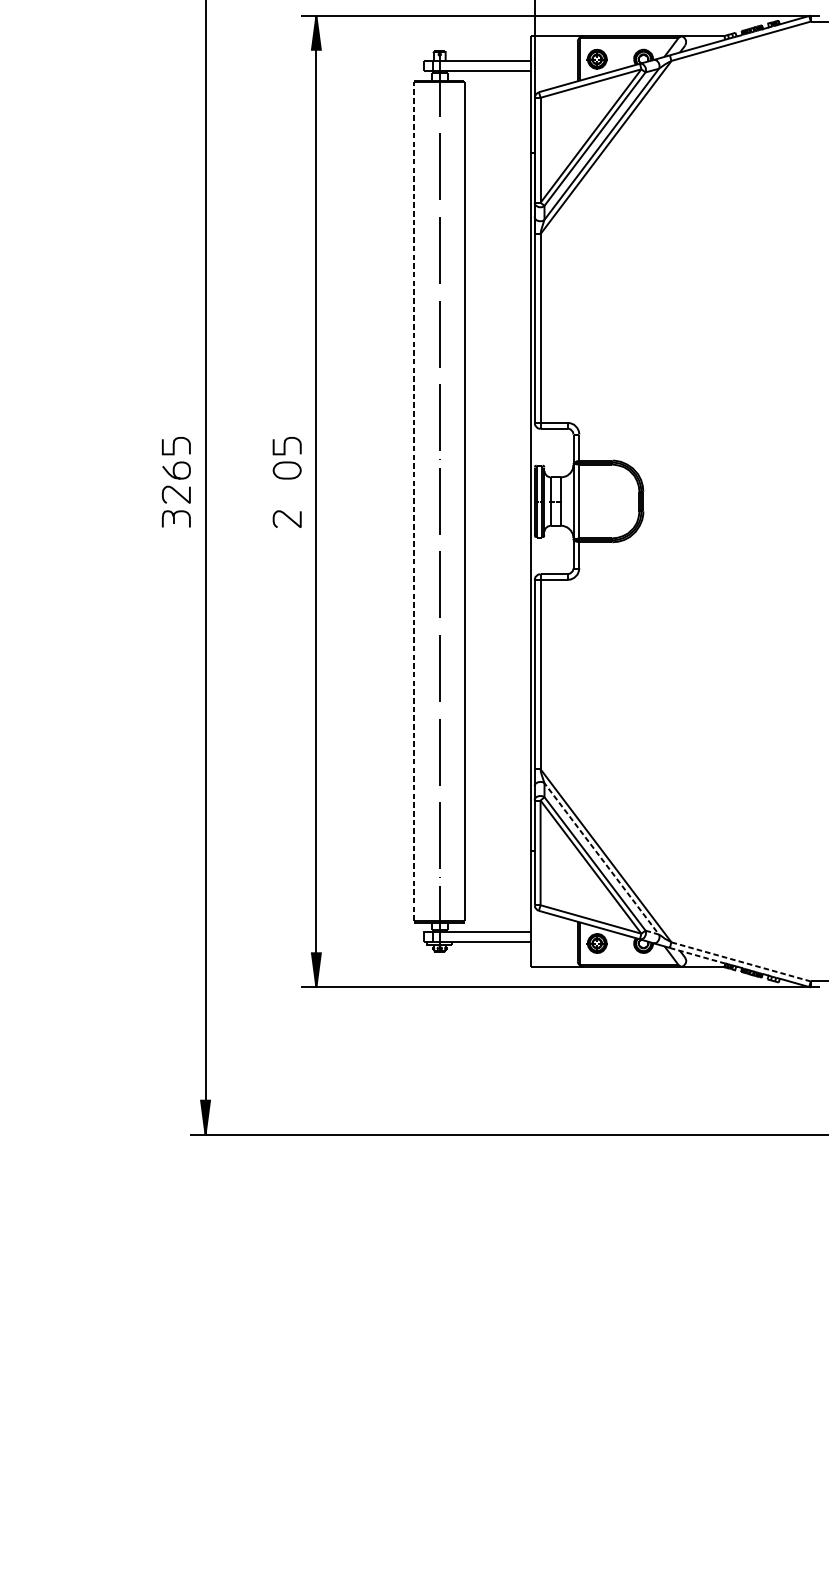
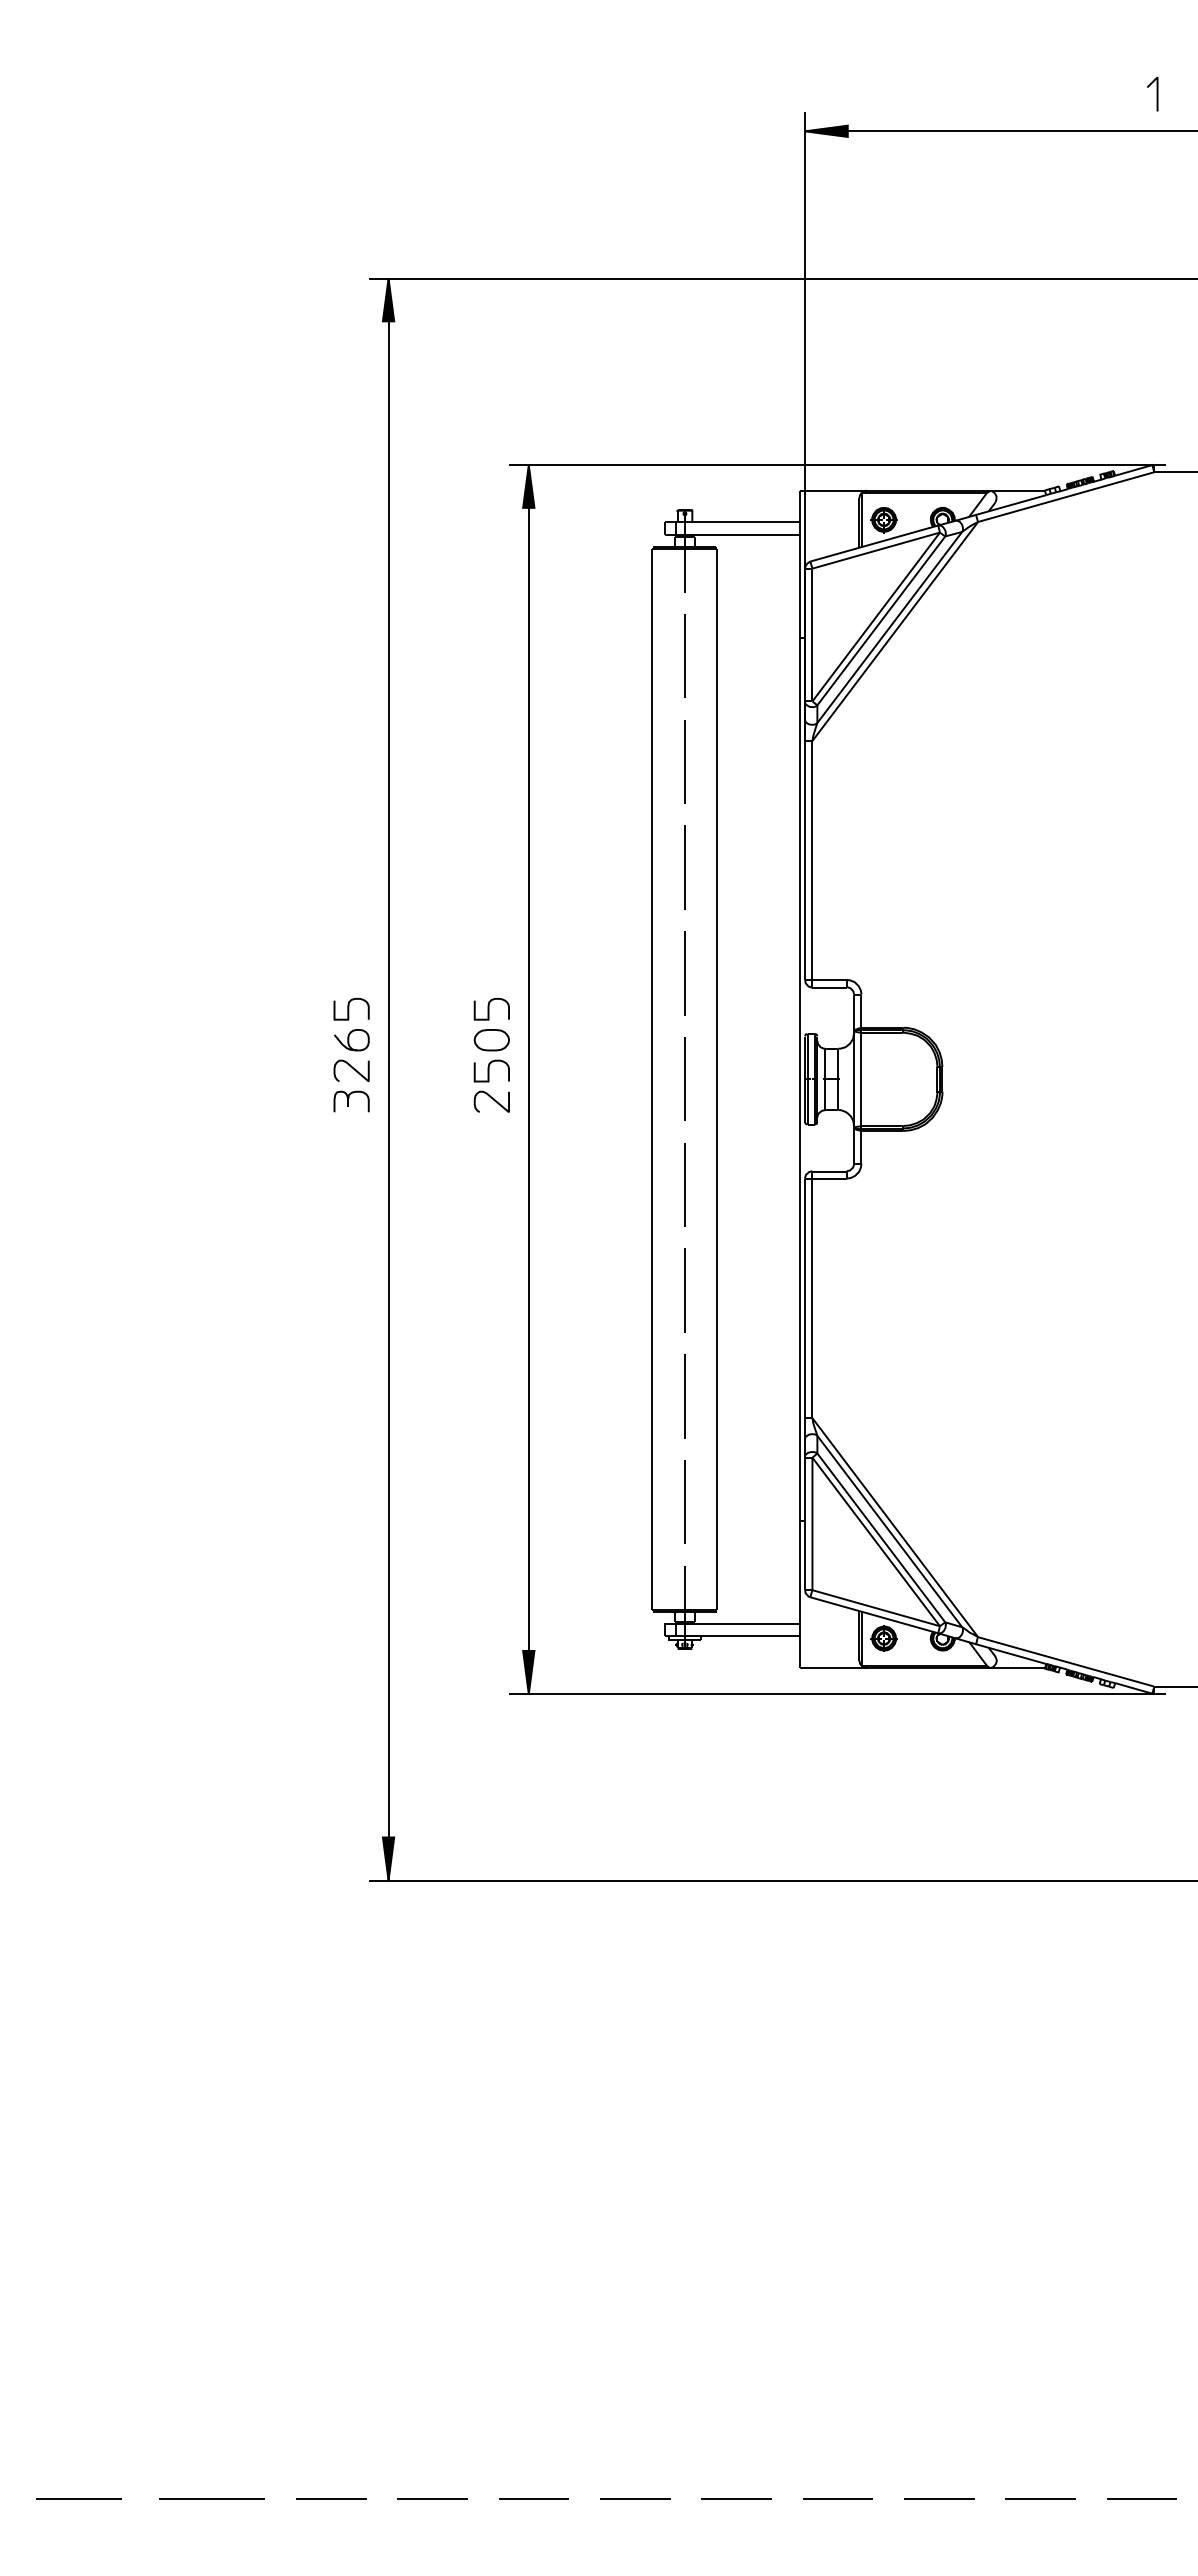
curve: (285, 494) -> (489, 1070), added
line: (414, 501) -> (652, 1079), dashed -> solid
line: (606, 865) -> (895, 1539), dashed -> solid
line: (697, 956) -> (1011, 1654), dashed -> solid
line: (741, 961) -> (1066, 1661), dashed -> solid

